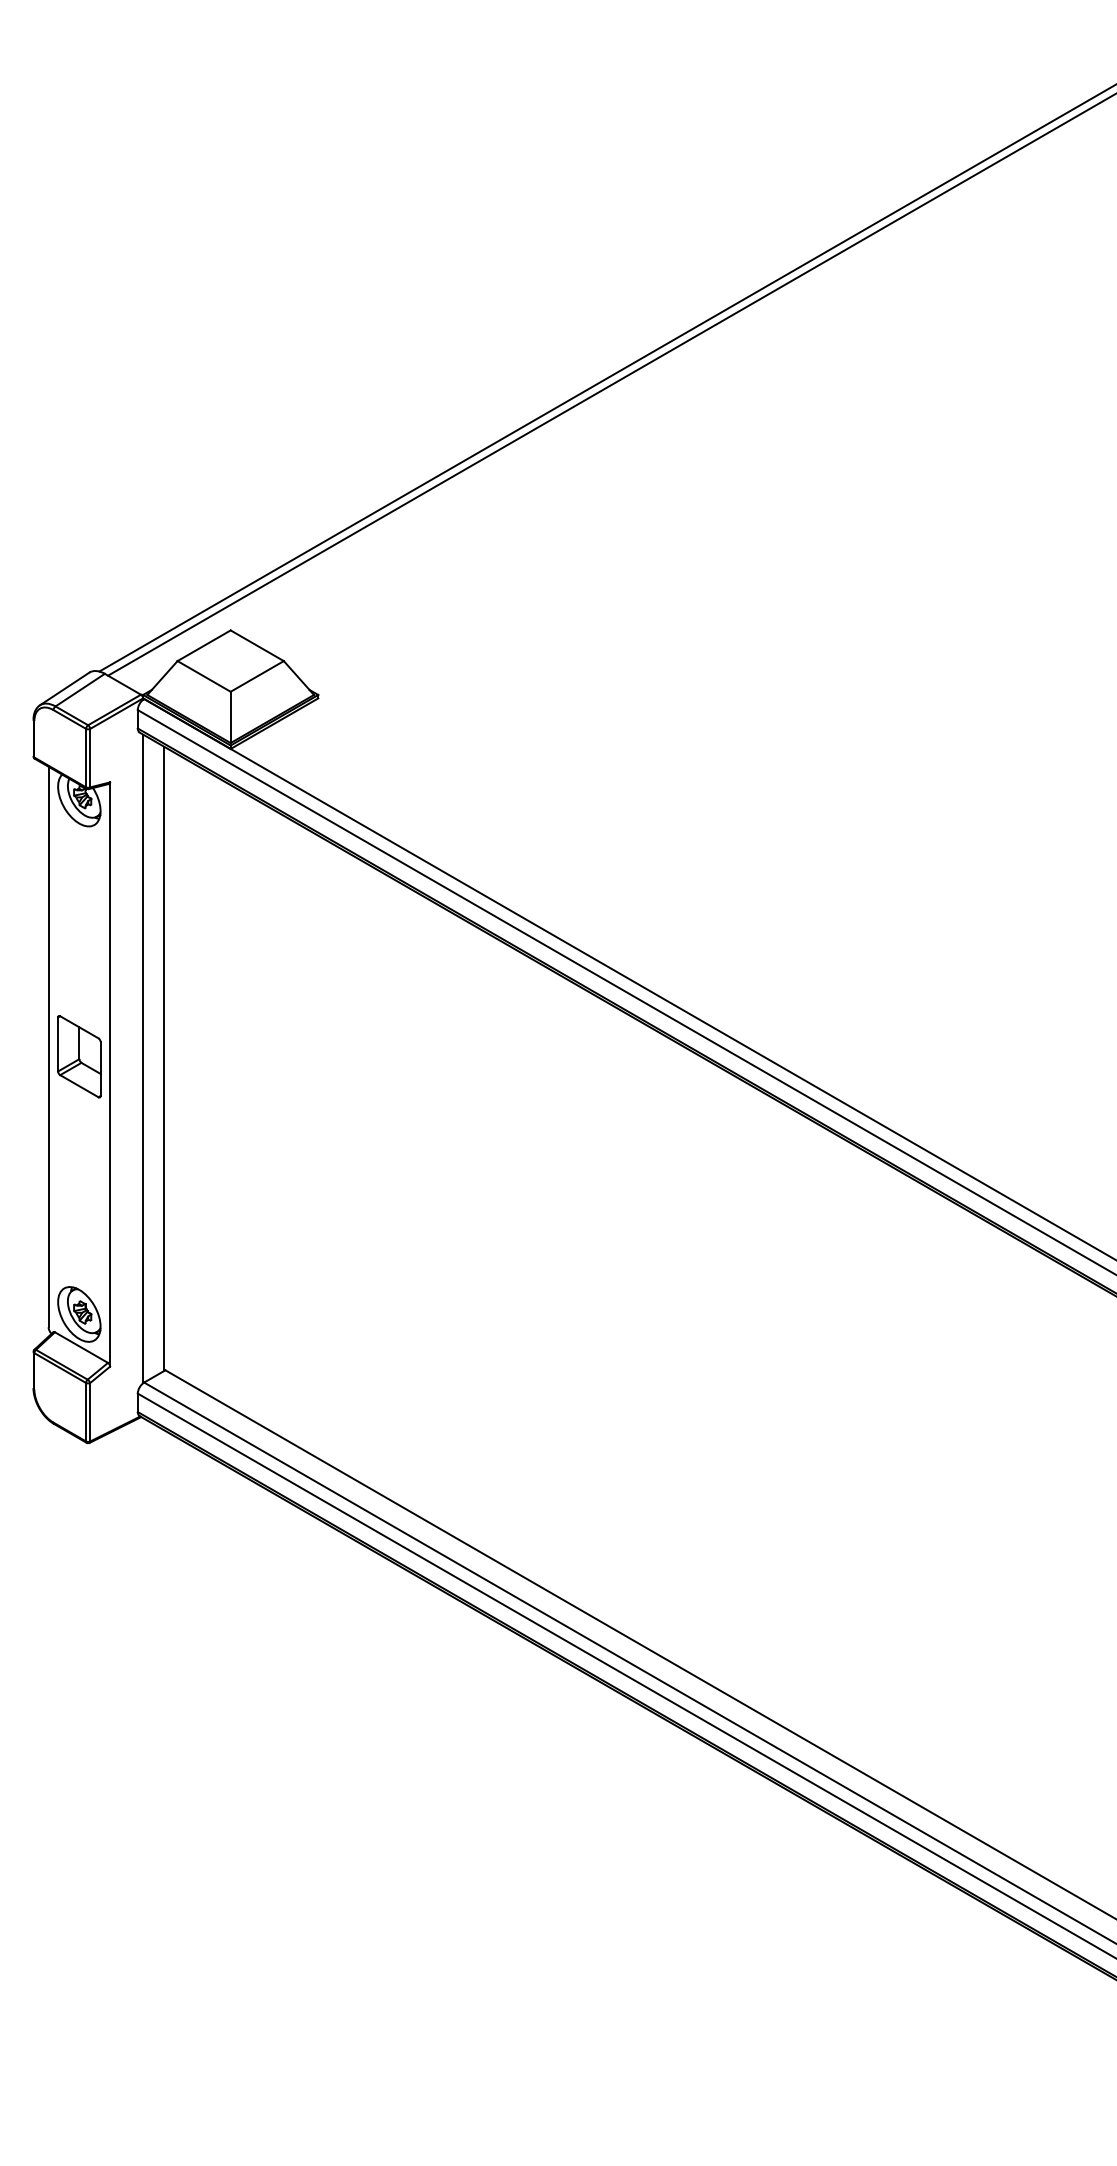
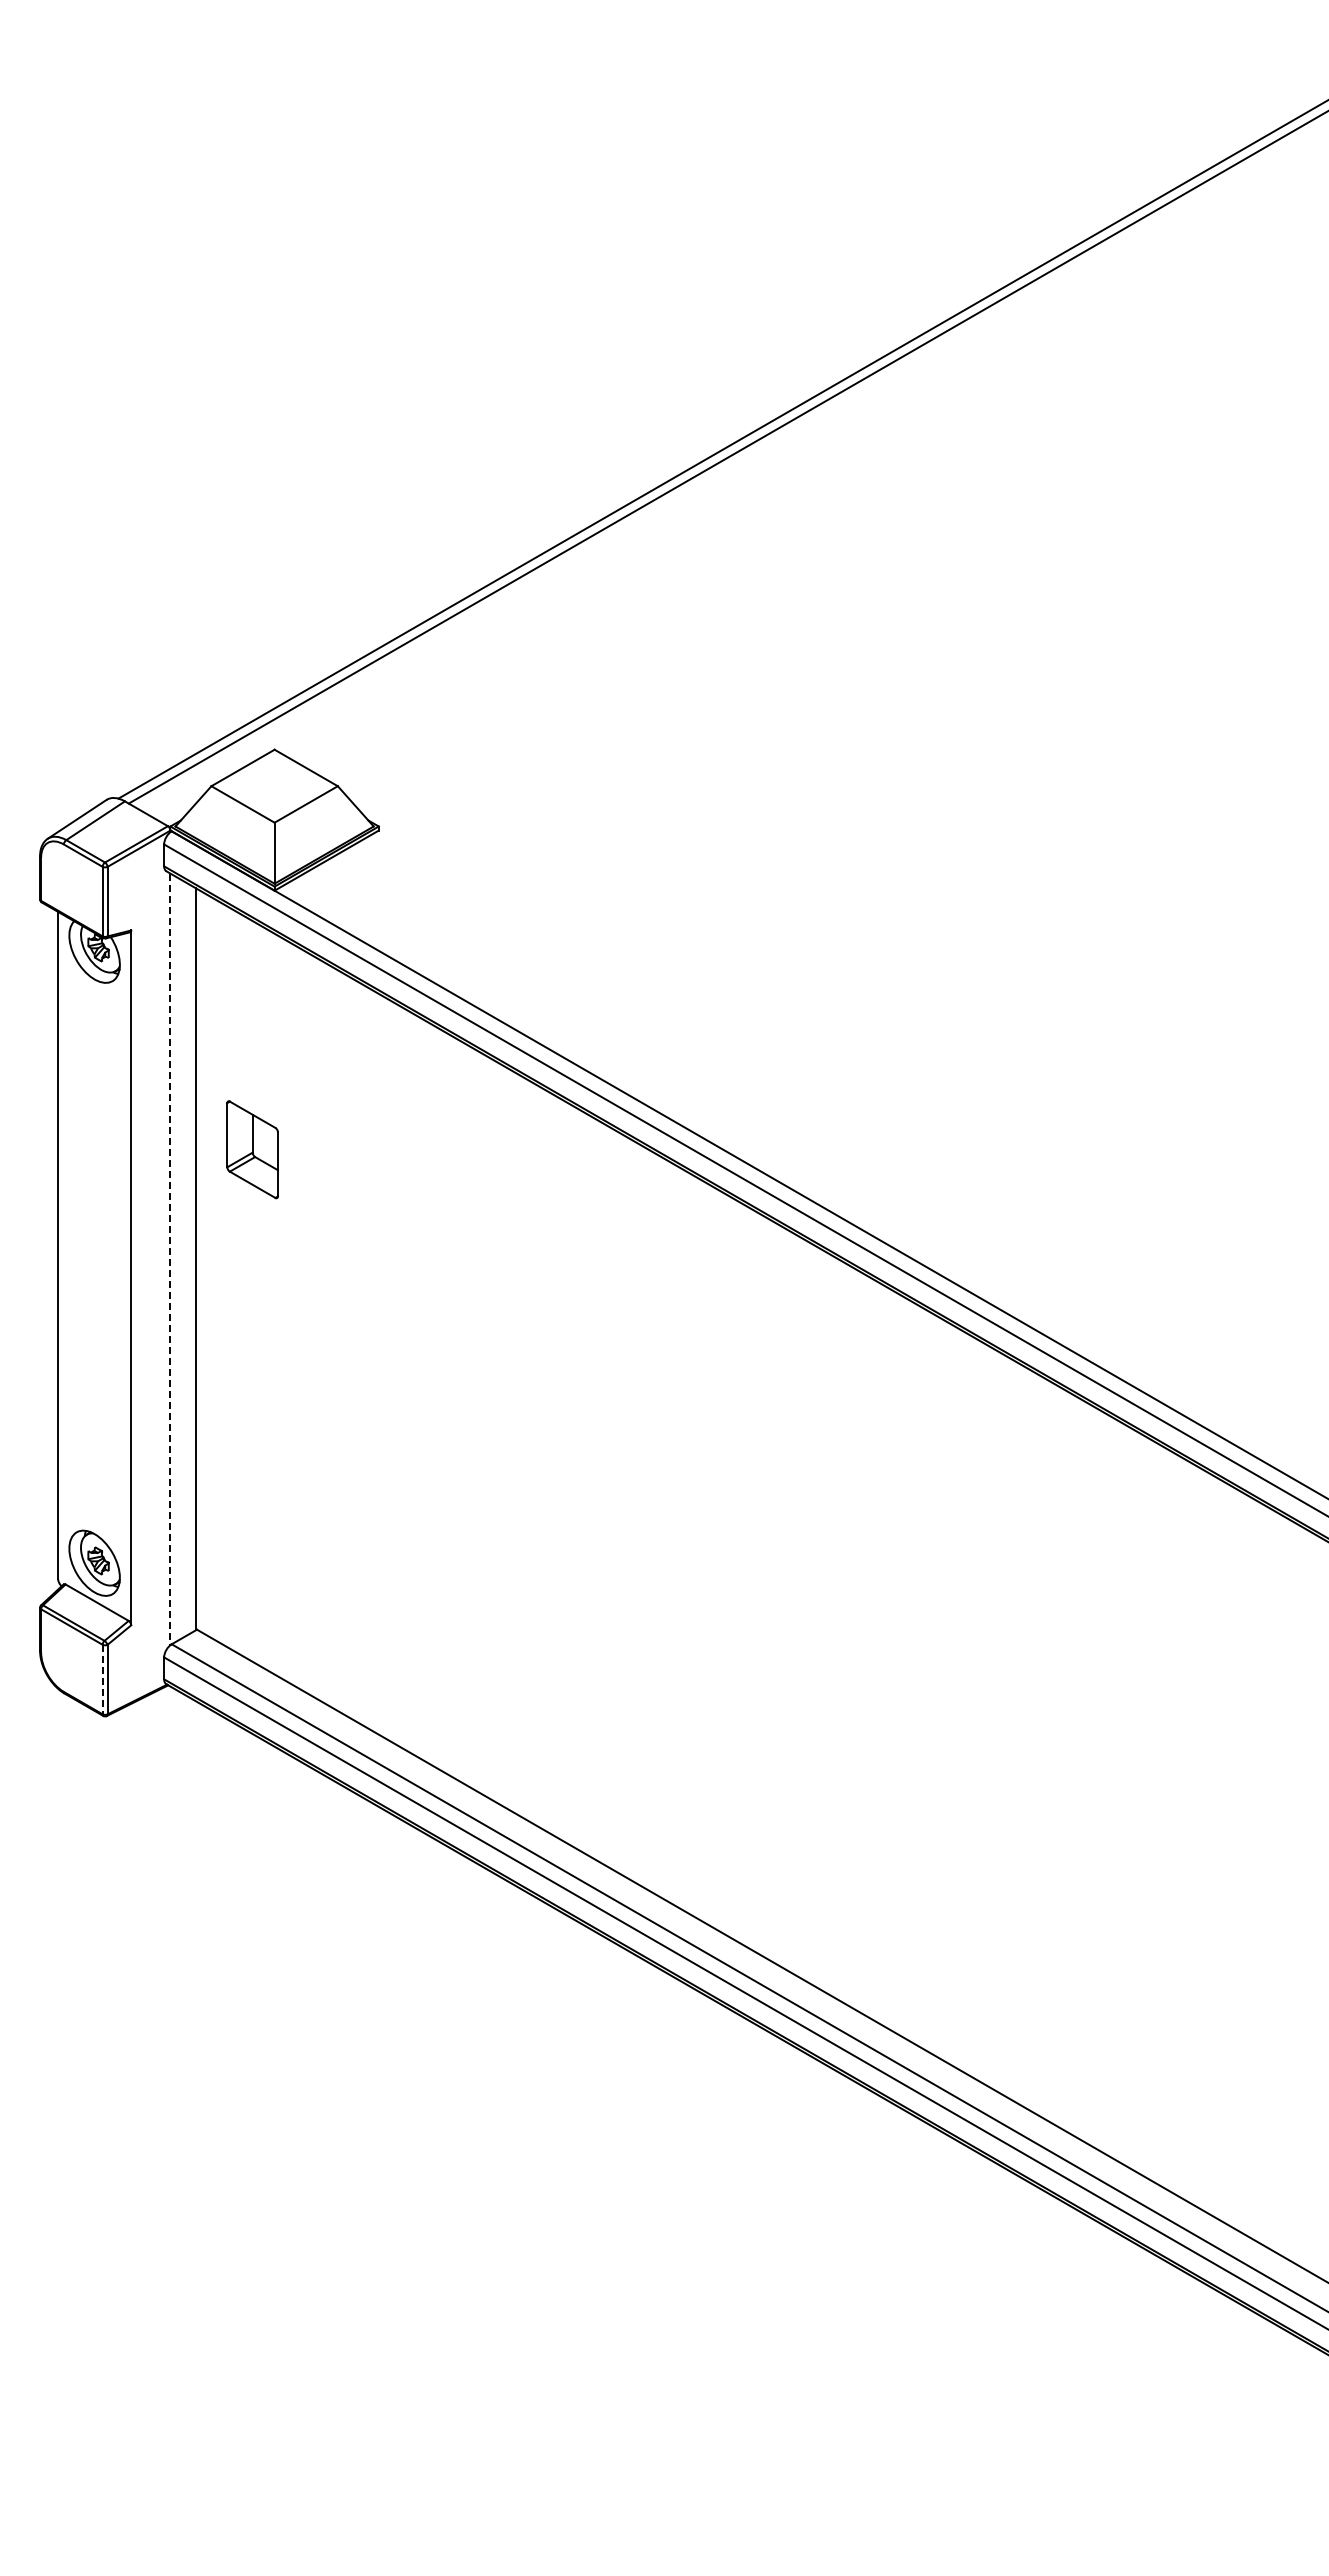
part: (79, 1056) -> (252, 1149), moved
line: (143, 1059) -> (170, 1259), solid -> dashed
line: (85, 1412) -> (102, 1679), solid -> dashed

